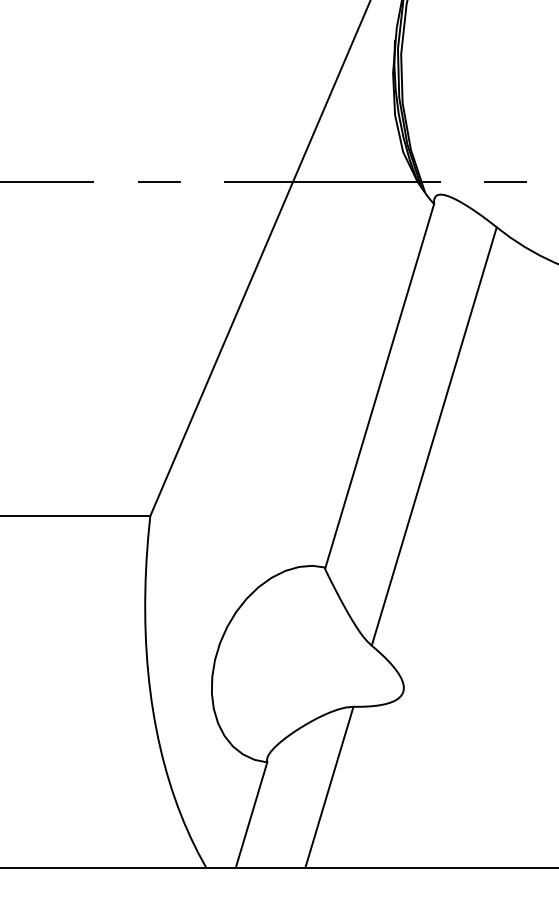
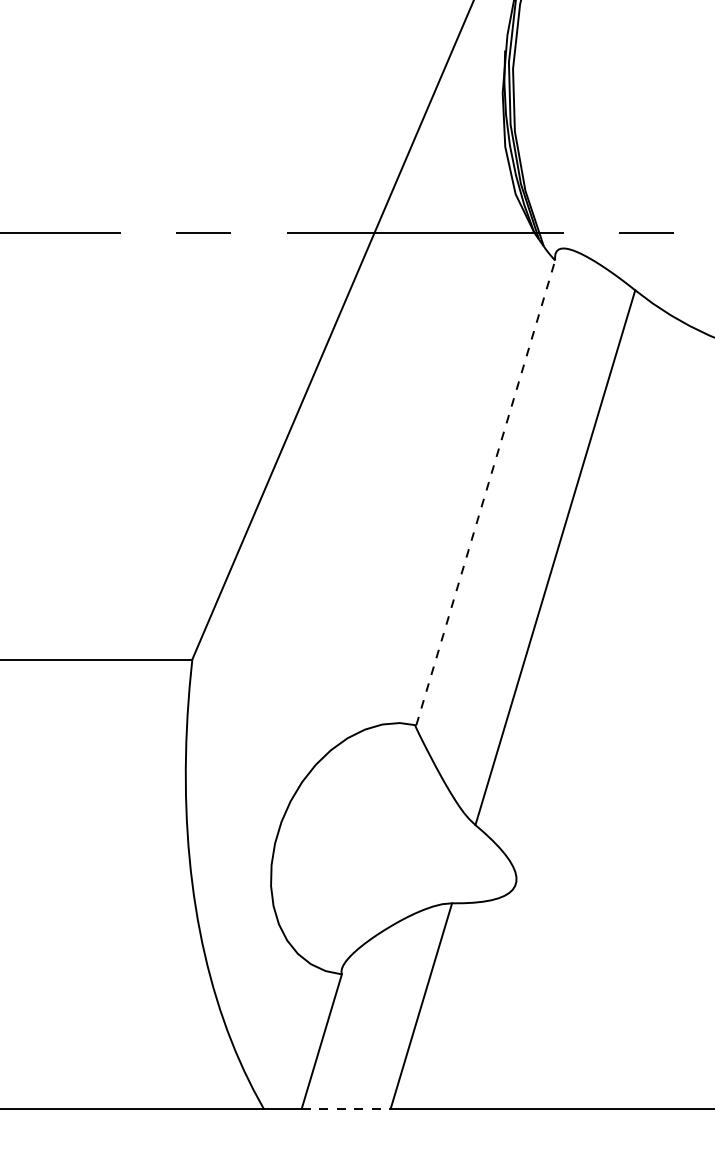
line: (379, 385) -> (485, 492), solid -> dashed
line: (270, 867) -> (346, 1108), solid -> dashed

